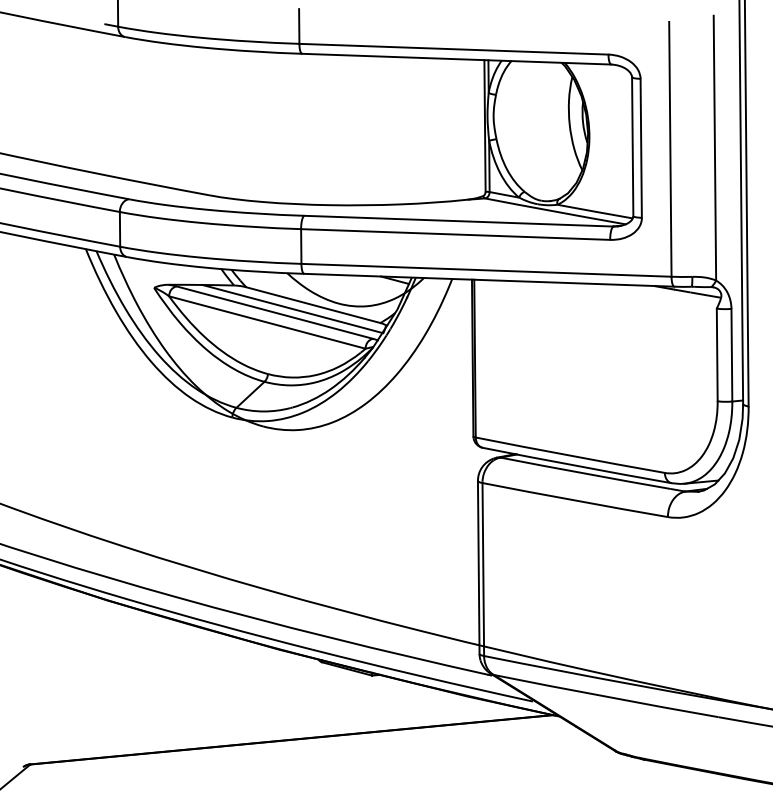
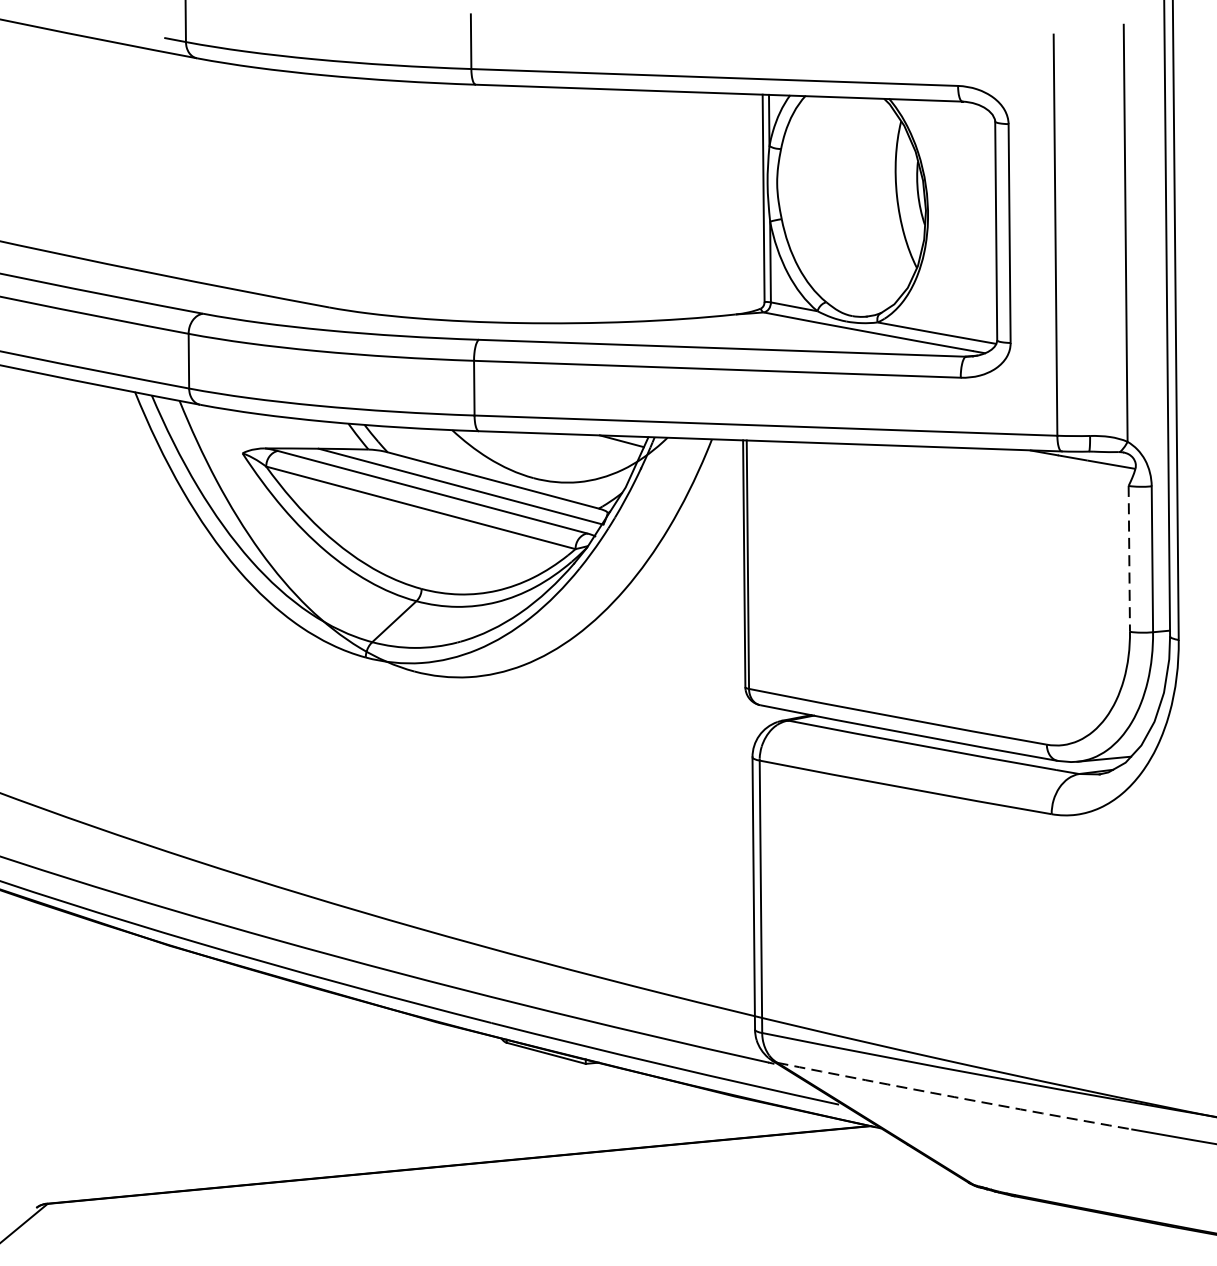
line: (717, 355) -> (1129, 559), solid -> dashed
arc: (606, 696) -> (954, 1096), solid -> dashed

